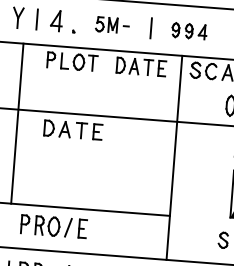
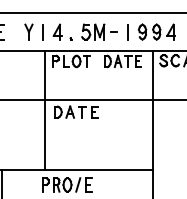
part: (112, 24) -> (99, 31), size x1.43
part: (188, 30) -> (156, 31), size x1.43
line: (17, 123) -> (45, 110), moved

